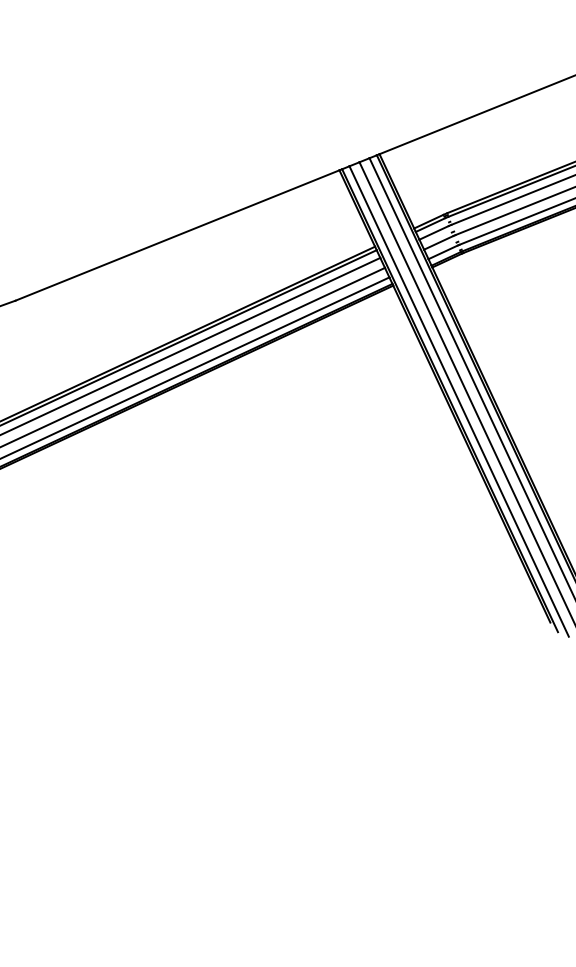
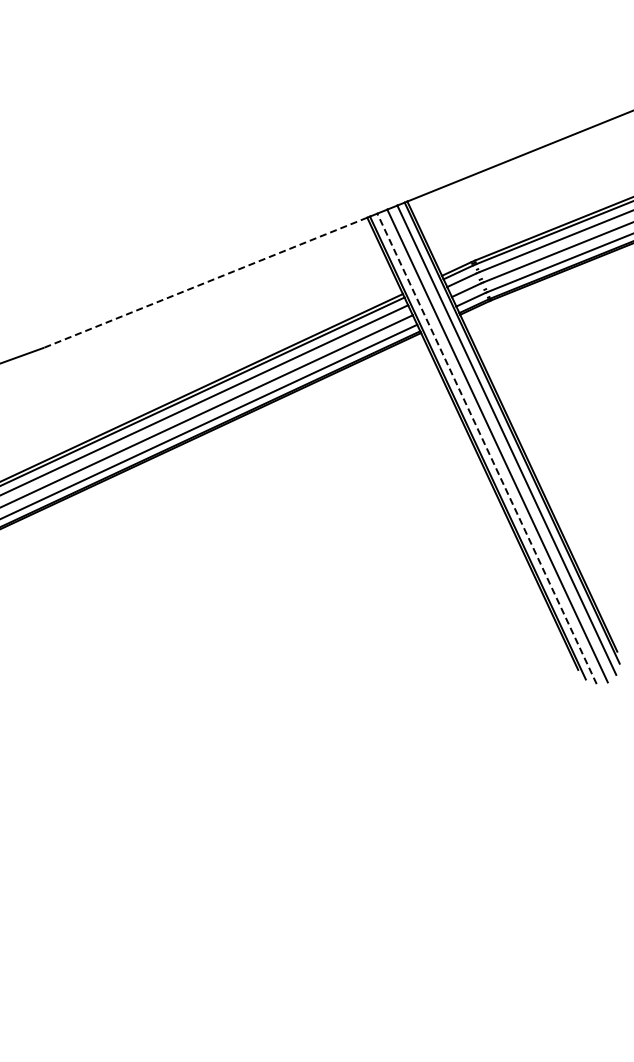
line: (177, 235) -> (205, 282), solid -> dashed
line: (459, 401) -> (487, 448), solid -> dashed

